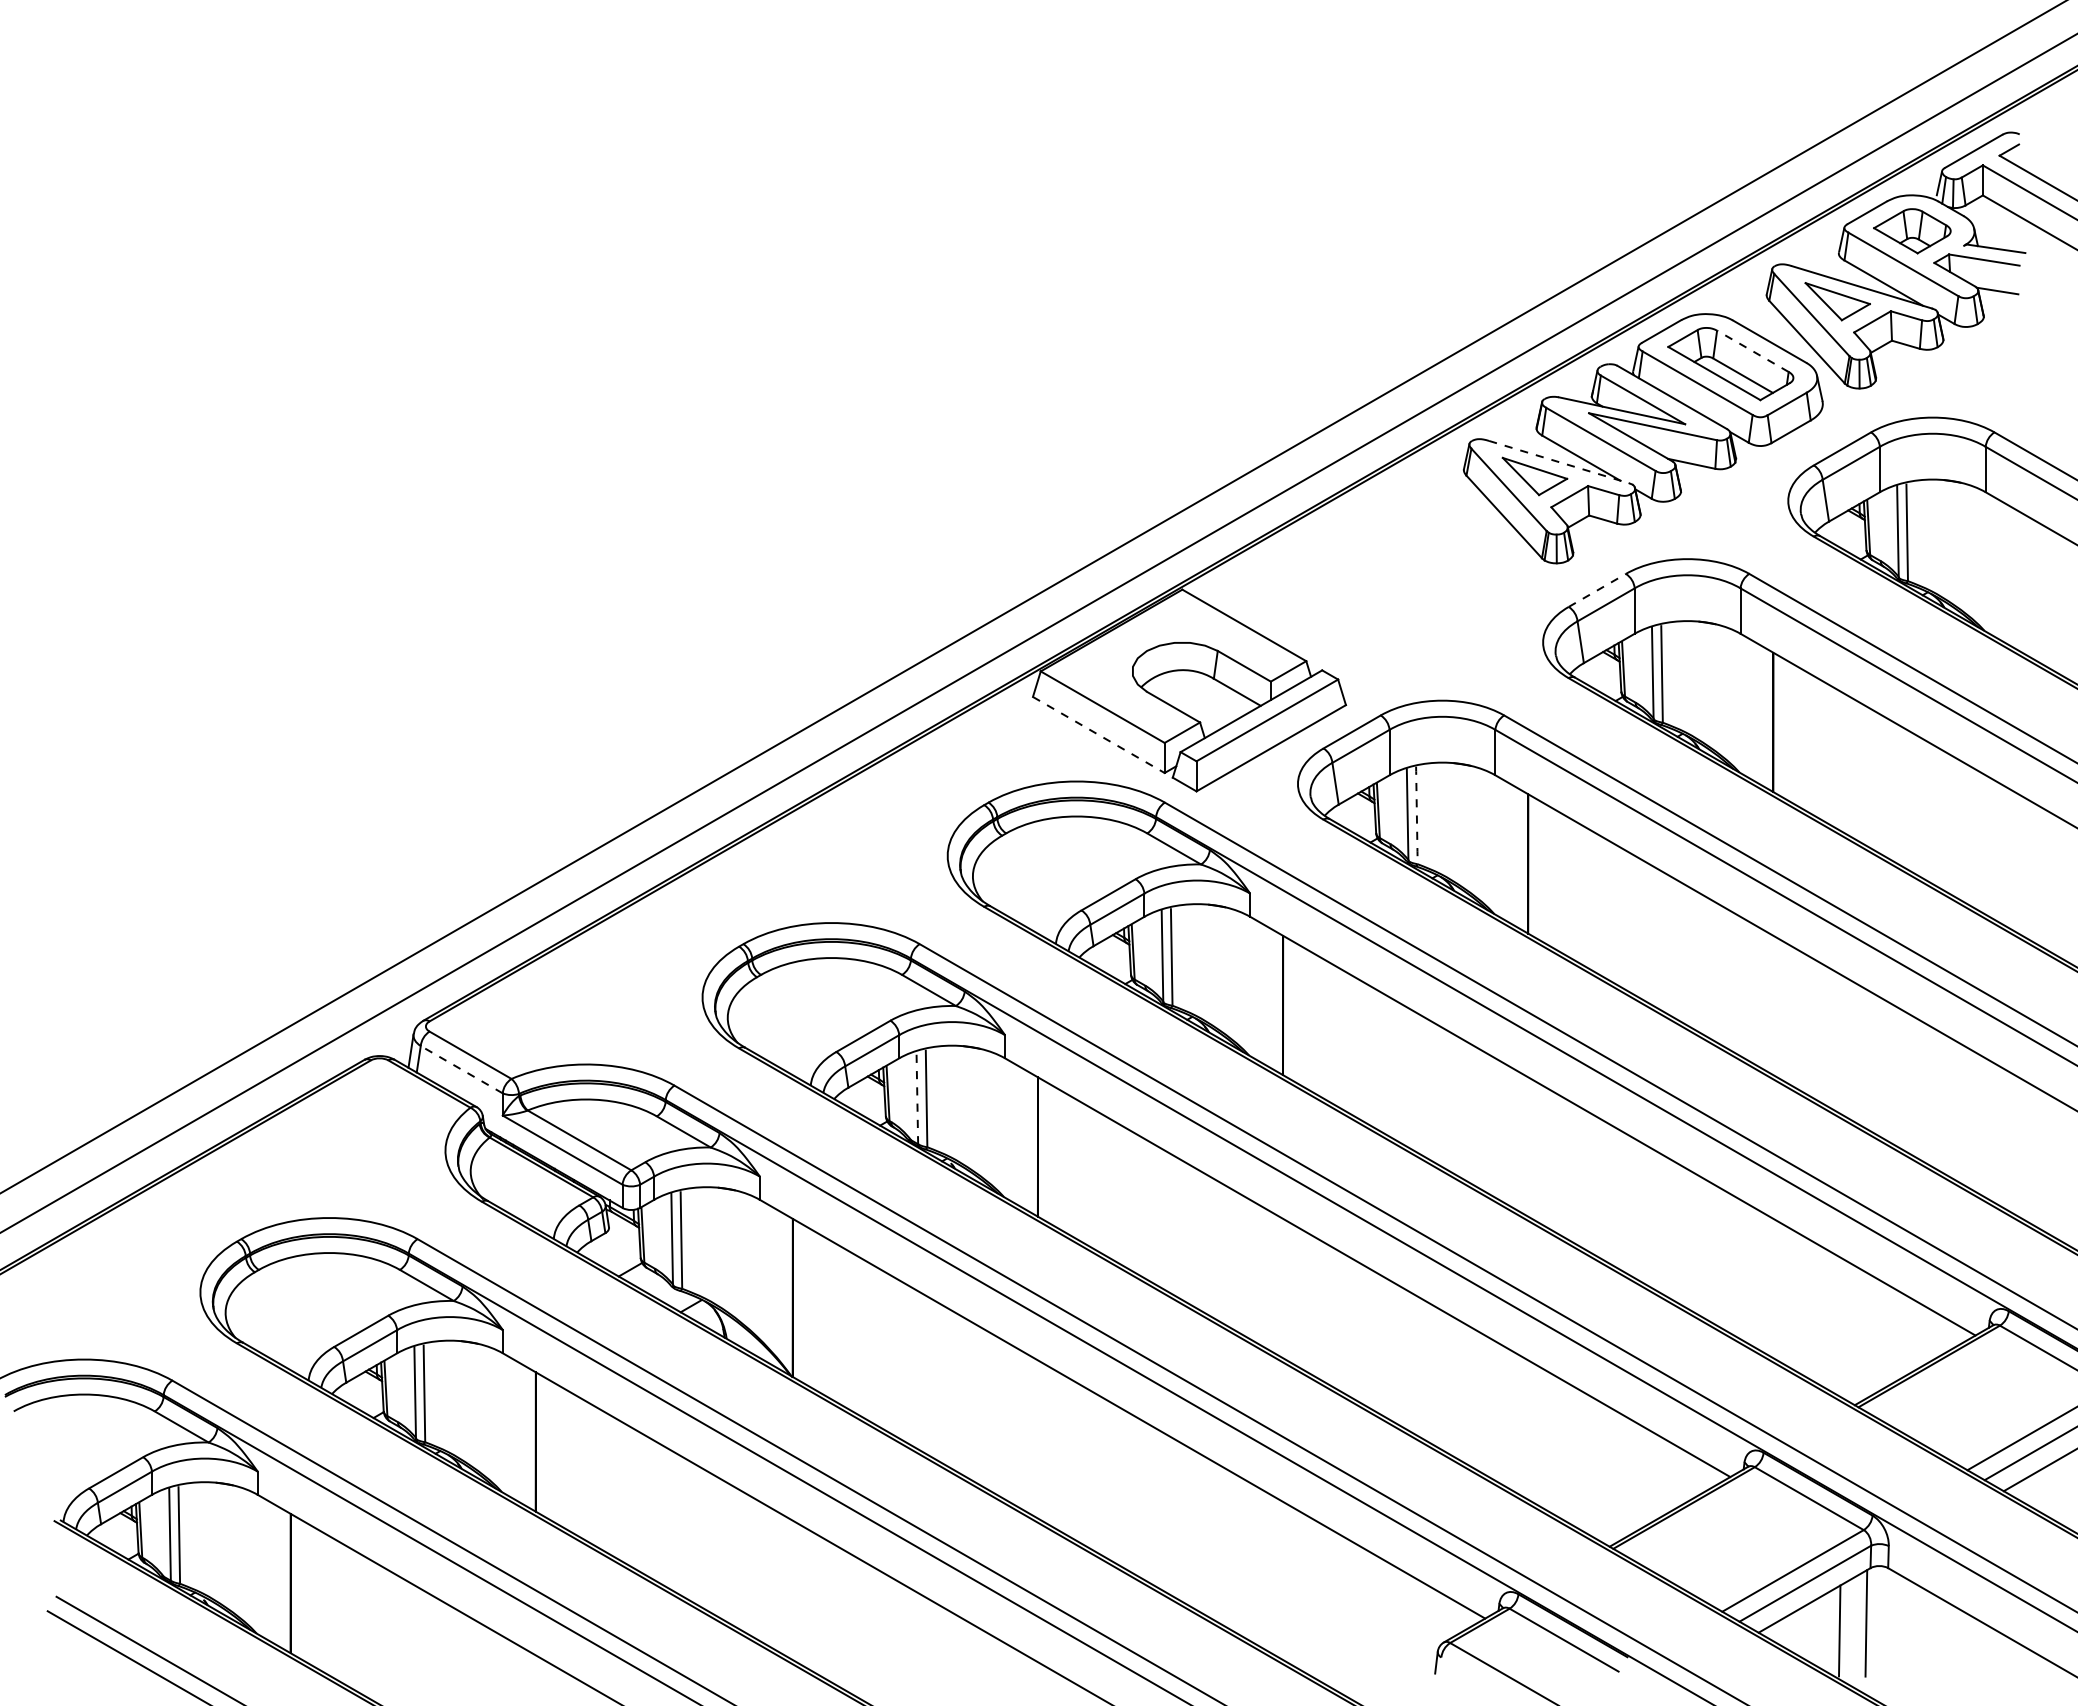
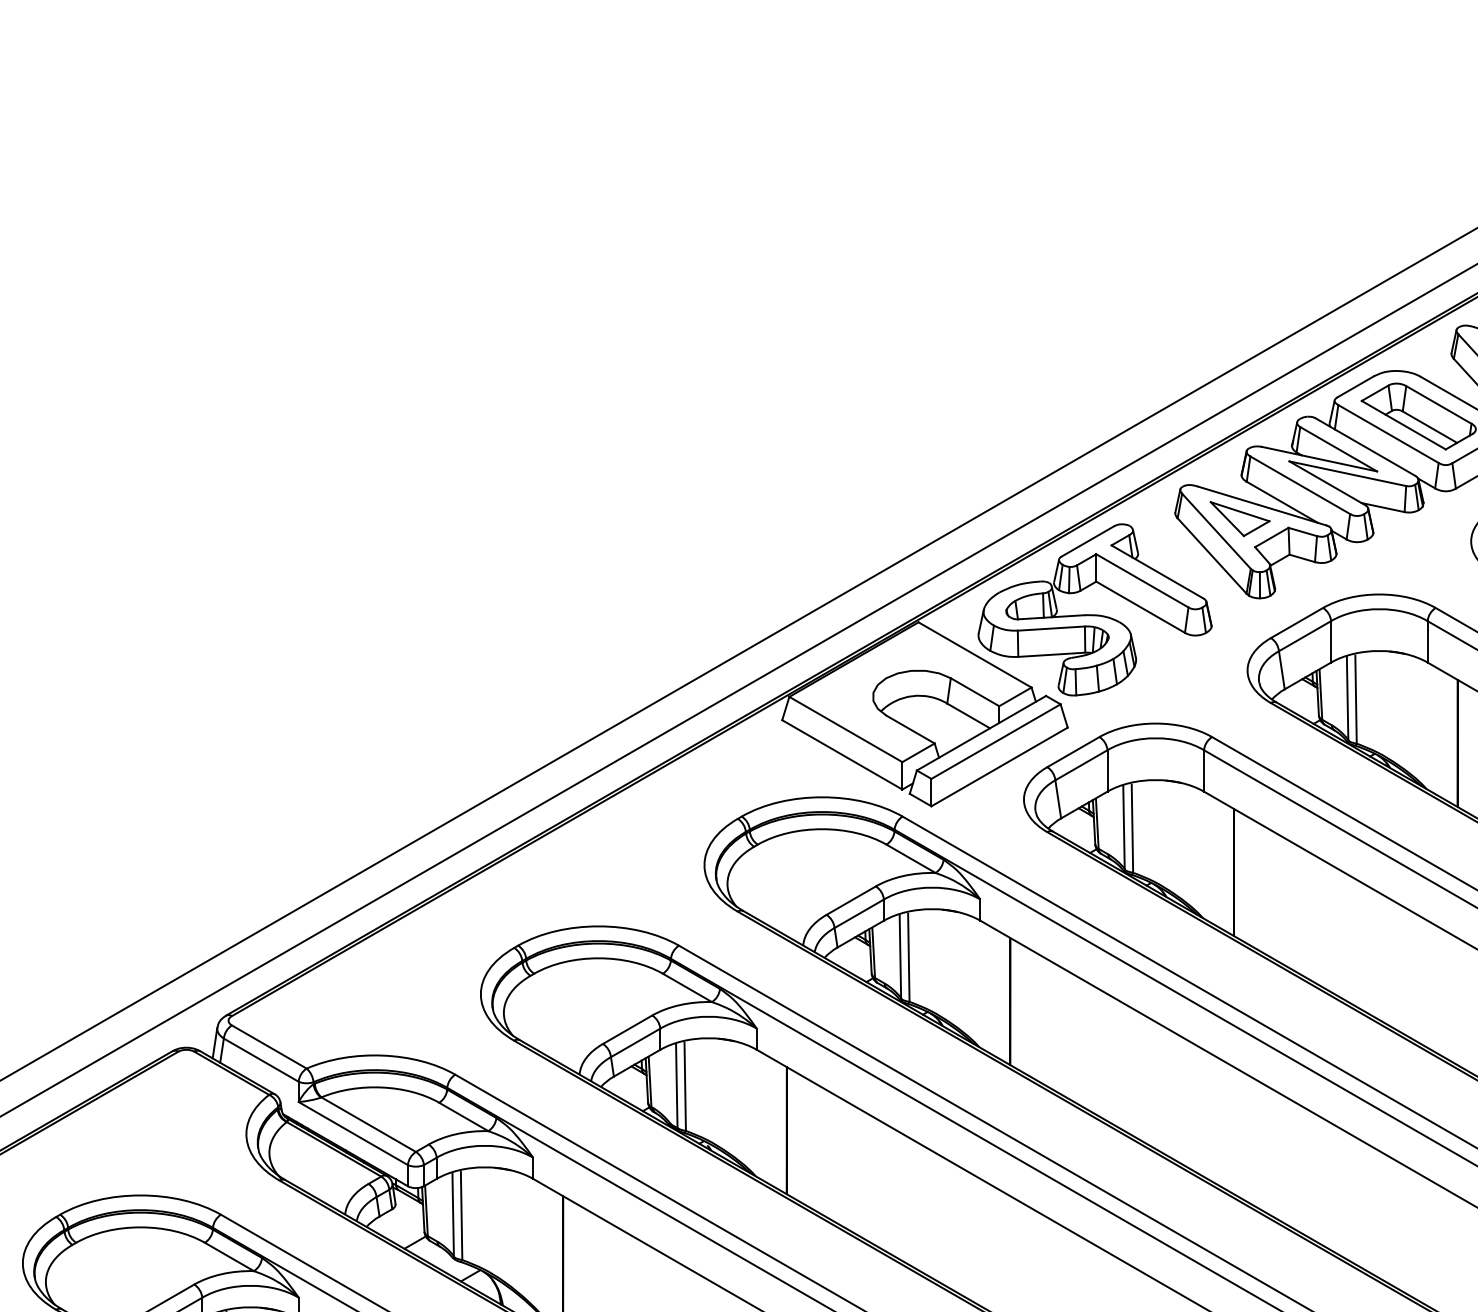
line: (1752, 351) -> (1438, 405), dashed -> solid
line: (1559, 462) -> (1262, 506), dashed -> solid
part: (1375, 575) -> (1094, 609), added
line: (1597, 590) -> (1297, 623), dashed -> solid
line: (1099, 735) -> (842, 755), dashed -> solid
line: (1416, 815) -> (1132, 828), dashed -> solid
line: (461, 1069) -> (261, 1059), dashed -> solid
line: (917, 1097) -> (676, 1085), dashed -> solid

